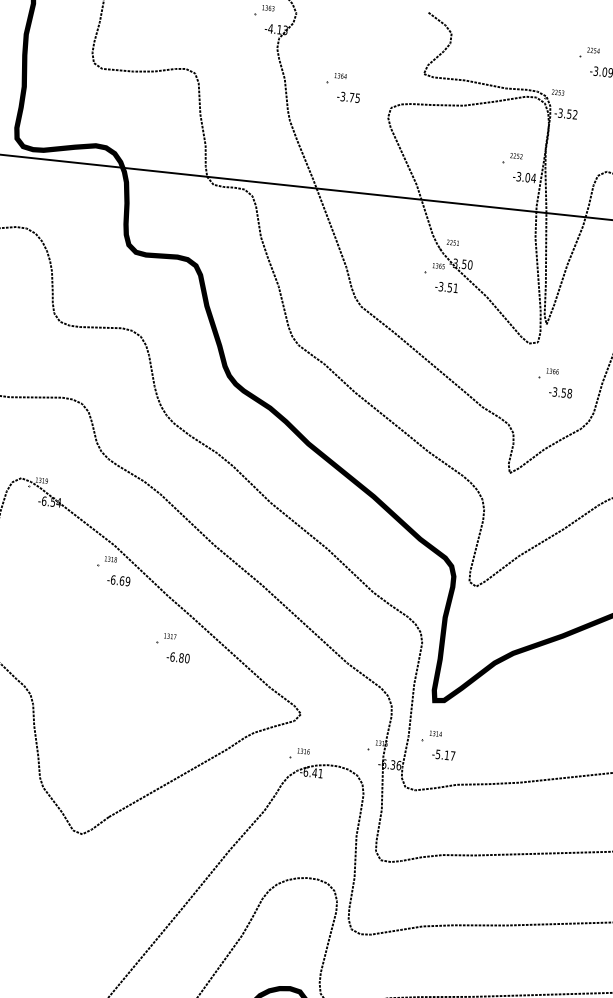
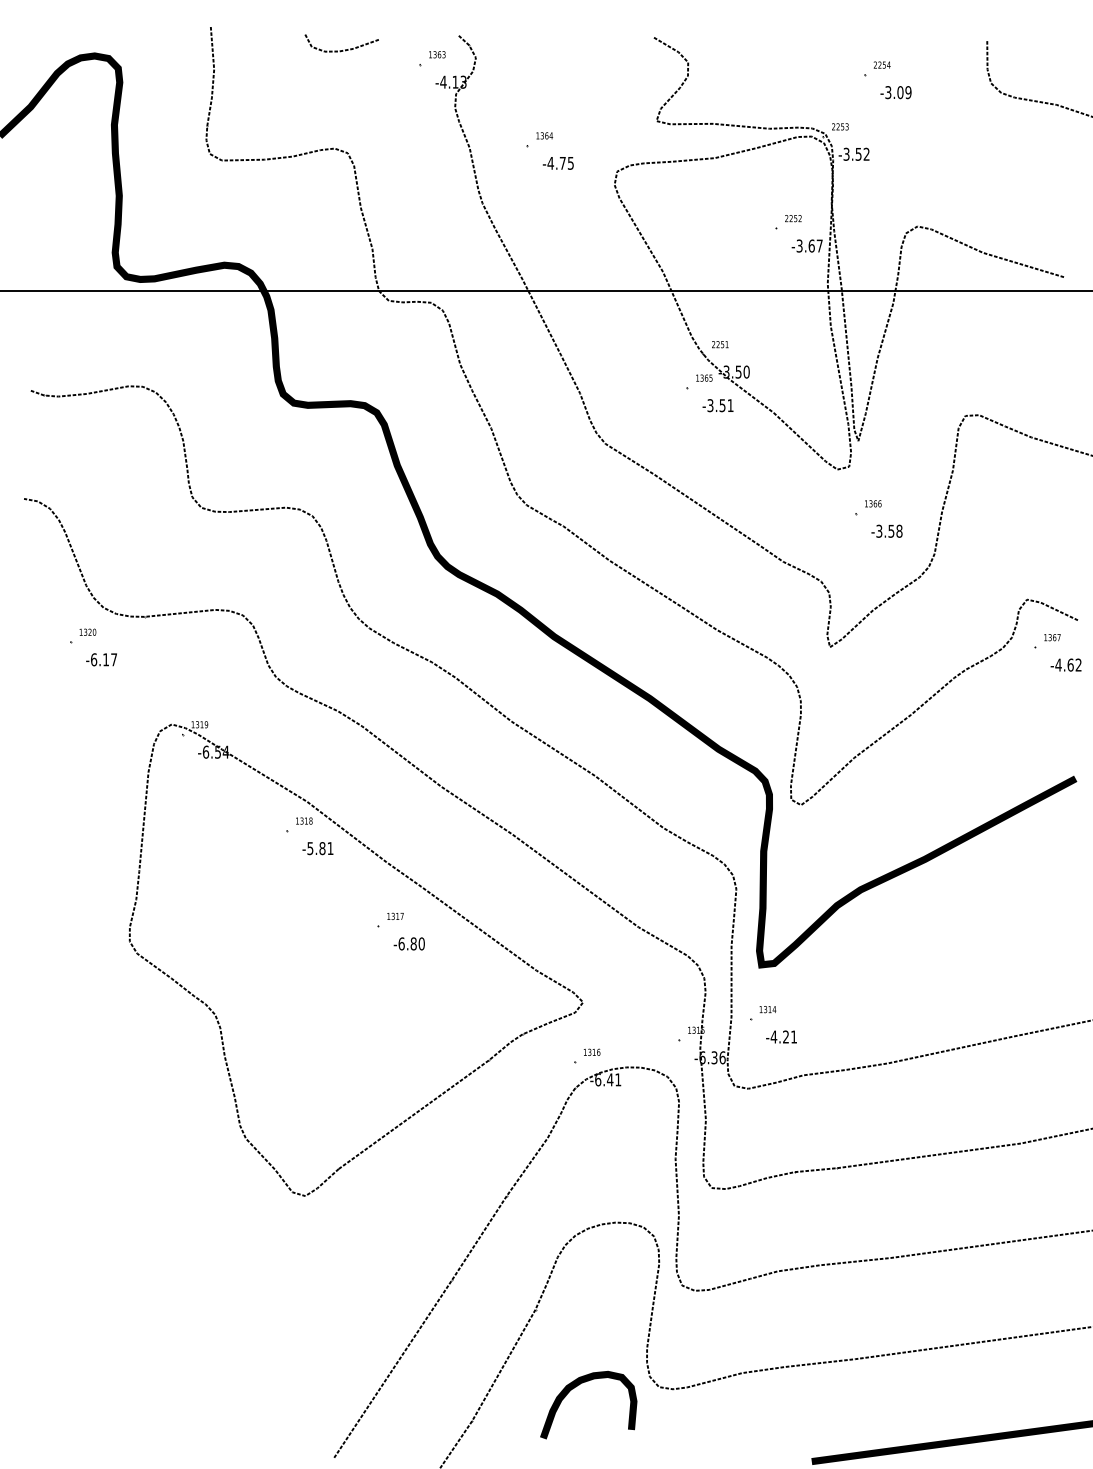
text: (342, 96) -> (550, 162), -3.75 -> -4.75
text: (530, 177) -> (815, 245), -3.04 -> -3.67
text: (120, 580) -> (320, 848), -6.69 -> -5.81
text: (445, 754) -> (783, 1036), -5.17 -> -4.21

